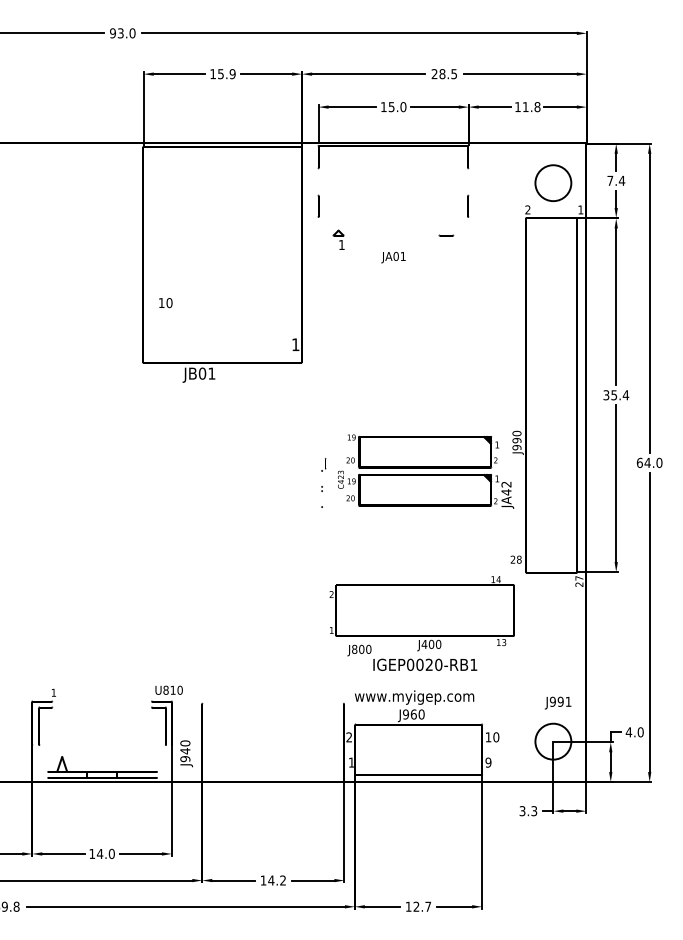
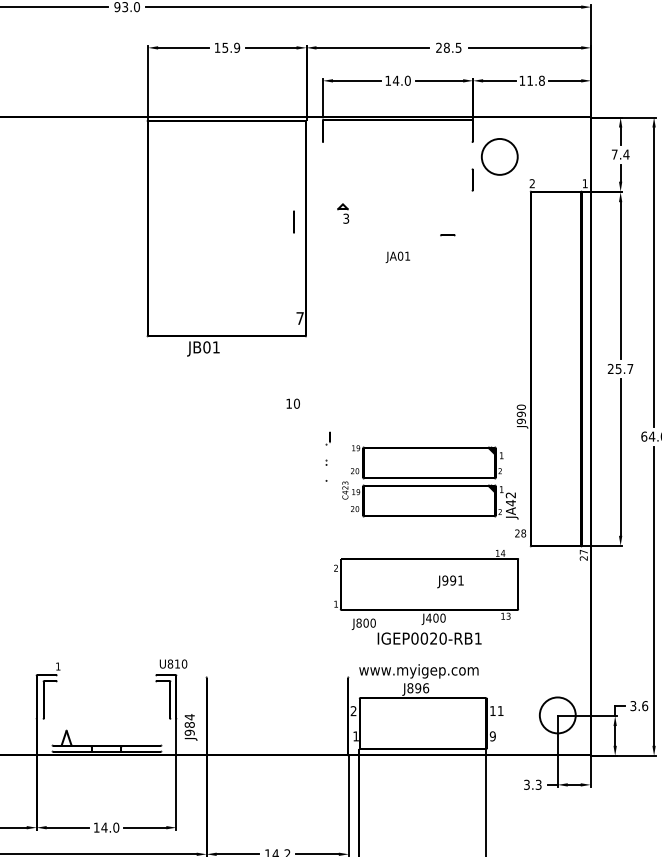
text: (391, 107) -> (395, 81), 15.0 -> 14.0
circle: (553, 182) -> (499, 156), moved
line: (318, 205) -> (293, 221), moved
line: (446, 235) -> (447, 235), moved
text: (341, 244) -> (345, 218), 1 -> 3
text: (393, 257) -> (397, 257), moved
text: (165, 303) -> (292, 404), moved
text: (295, 344) -> (299, 318), 1 -> 7
text: (616, 395) -> (620, 369), 35.4 -> 25.7
text: (426, 471) -> (430, 482), moved
text: (558, 702) -> (450, 581), moved
text: (413, 714) -> (417, 688), J960 -> J896
text: (634, 732) -> (638, 706), 4.0 -> 3.6
text: (496, 737) -> (500, 711), 10 -> 11
text: (185, 747) -> (189, 721), J940 -> J984

